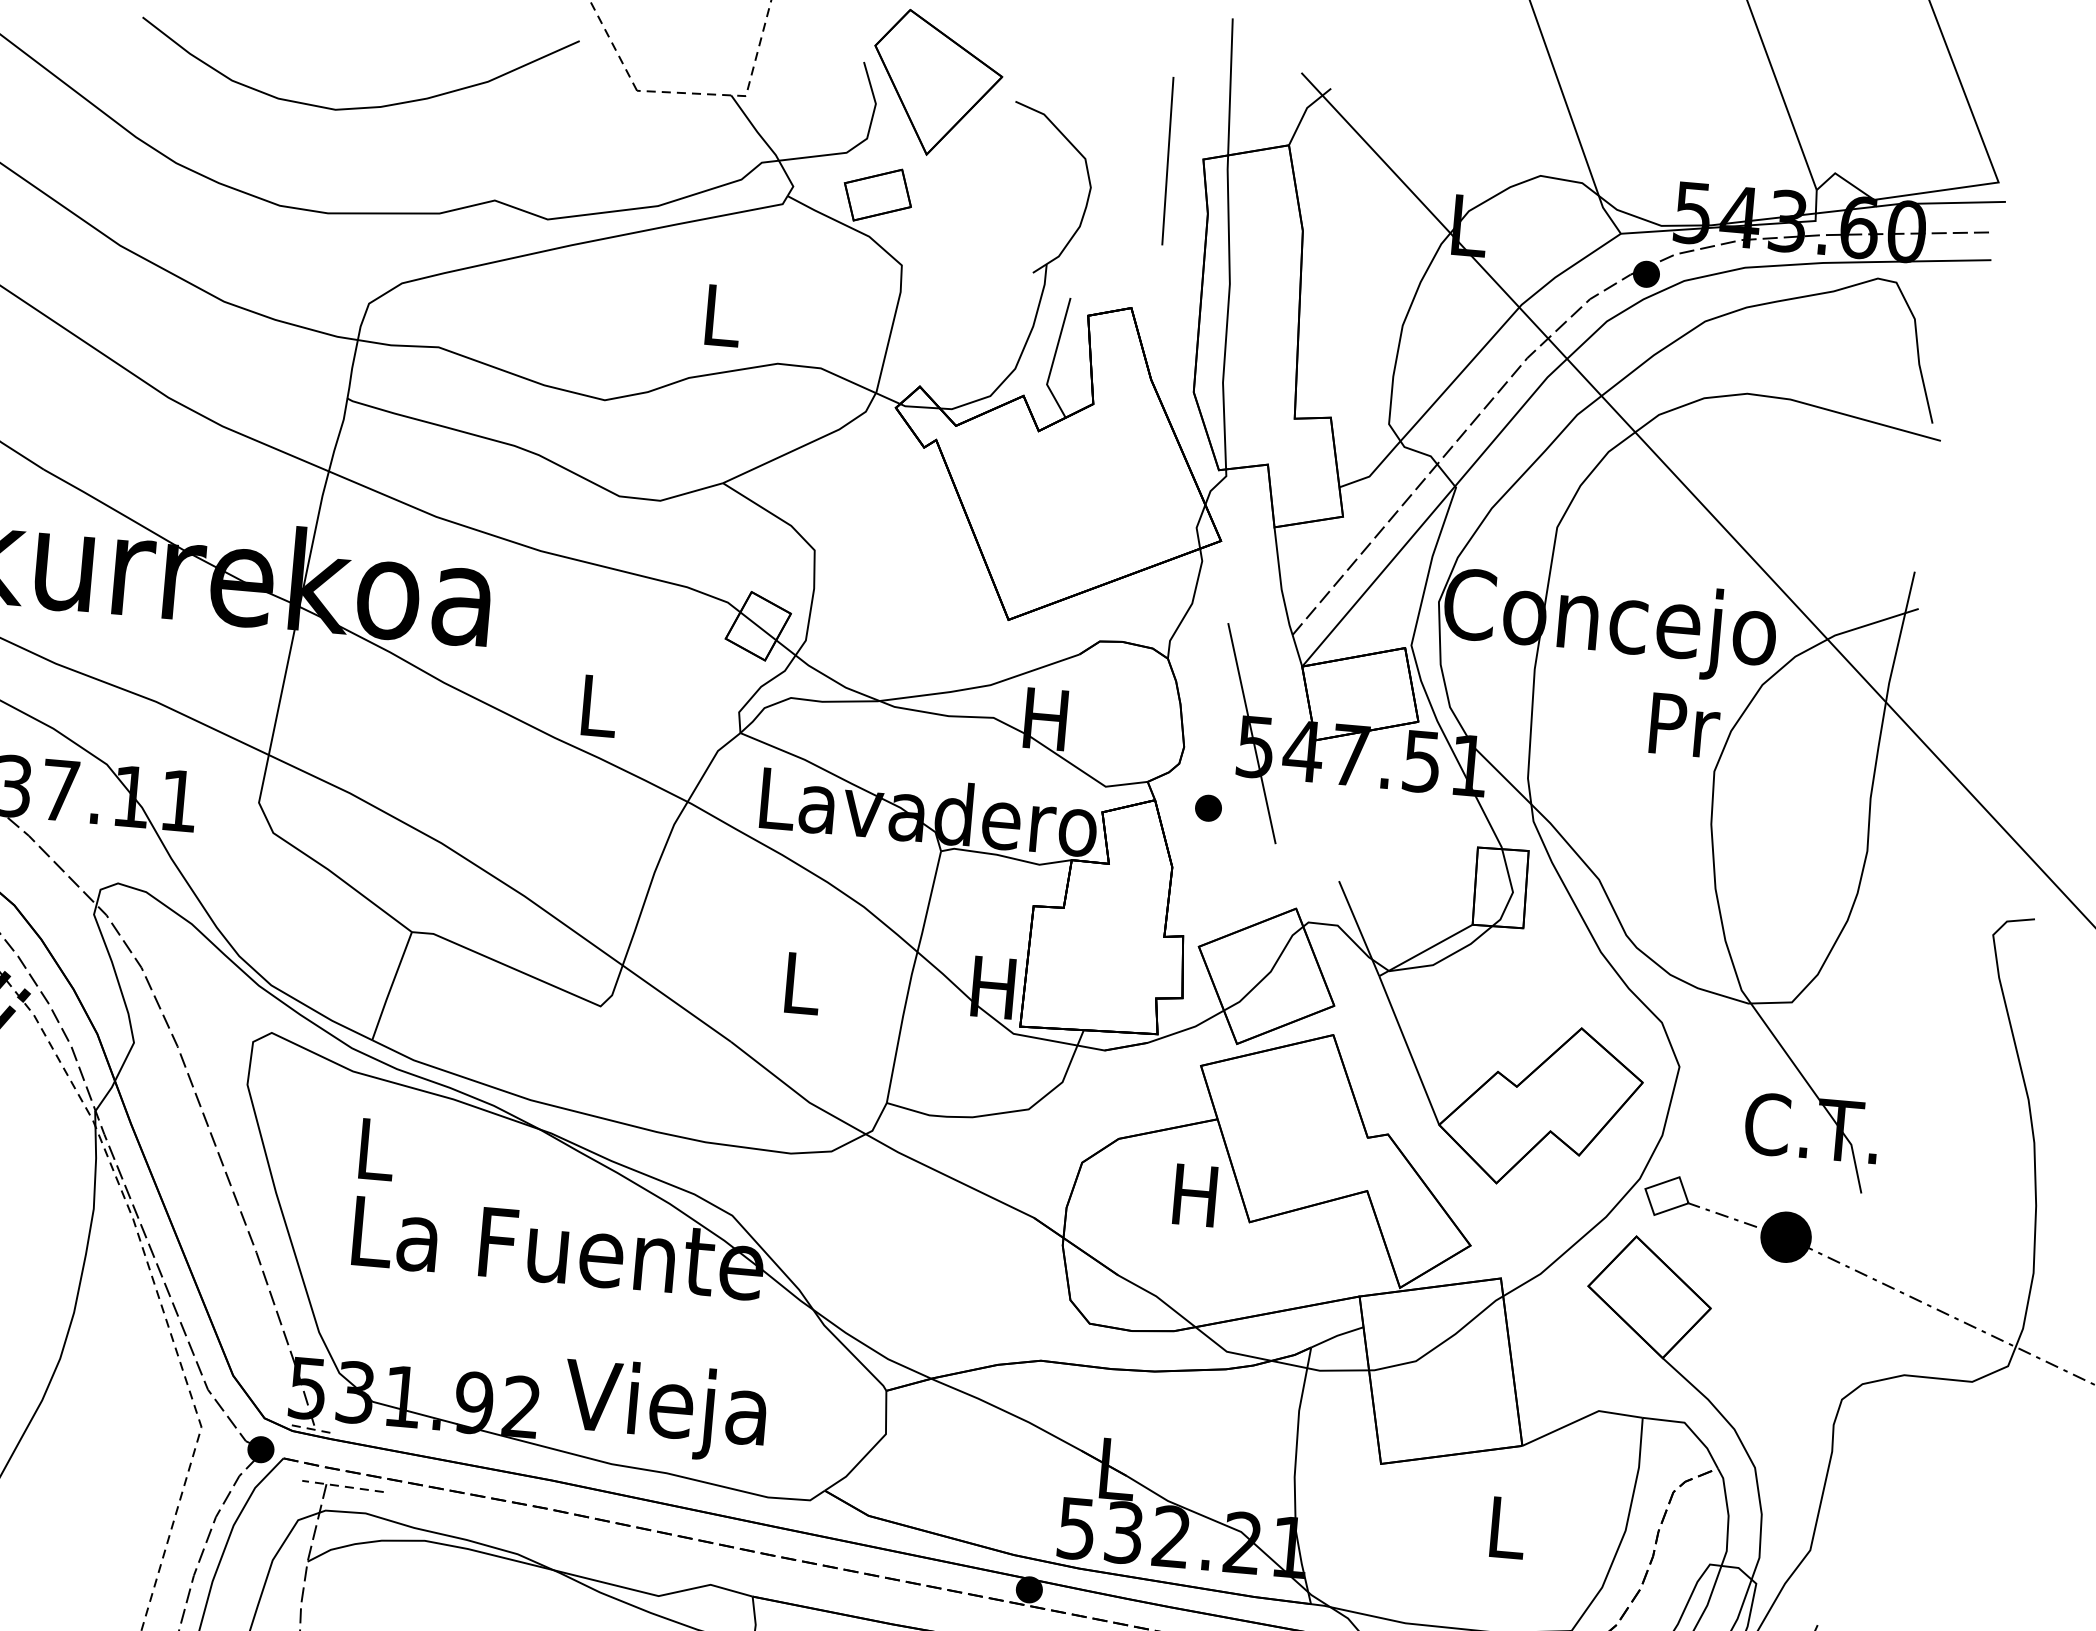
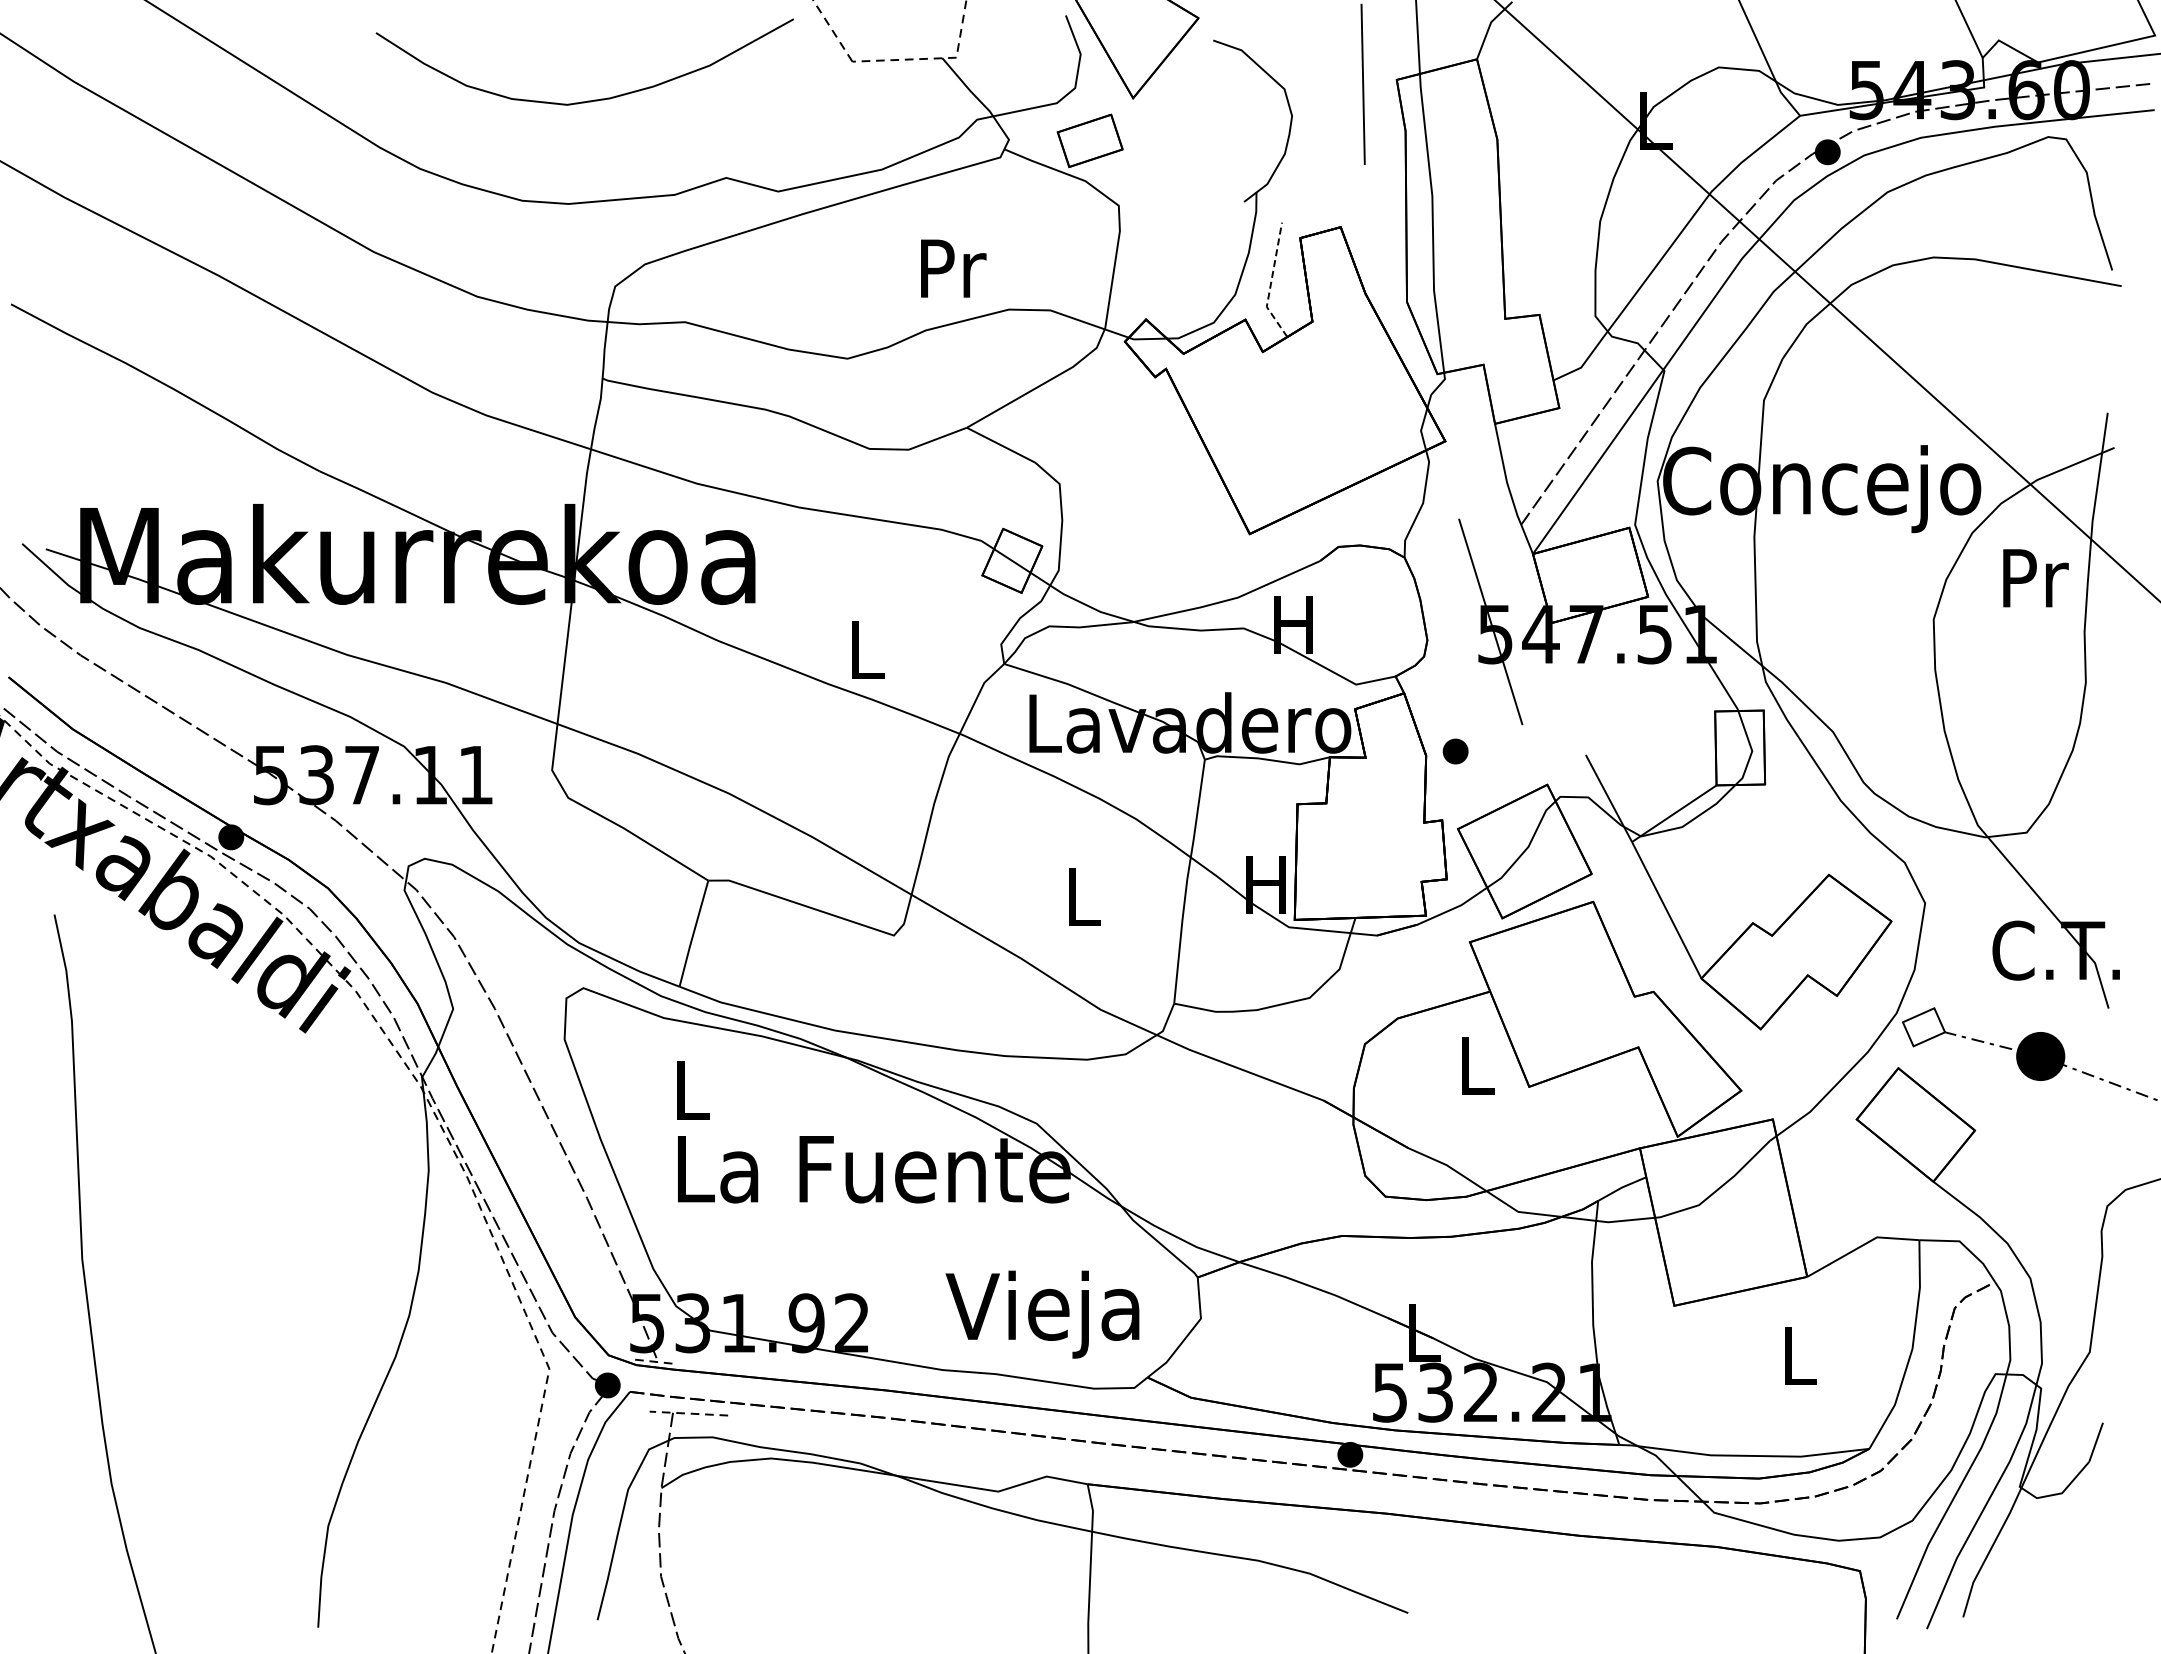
text: (723, 315) -> (953, 268), L -> Pr
line: (1054, 360) -> (1271, 283), solid -> dashed
text: (1684, 725) -> (2035, 578), moved
part: (1208, 808) -> (1455, 751), moved
text: (1194, 1194) -> (1474, 1065), H -> L
text: (664, 1410) -> (1042, 1314), moved

